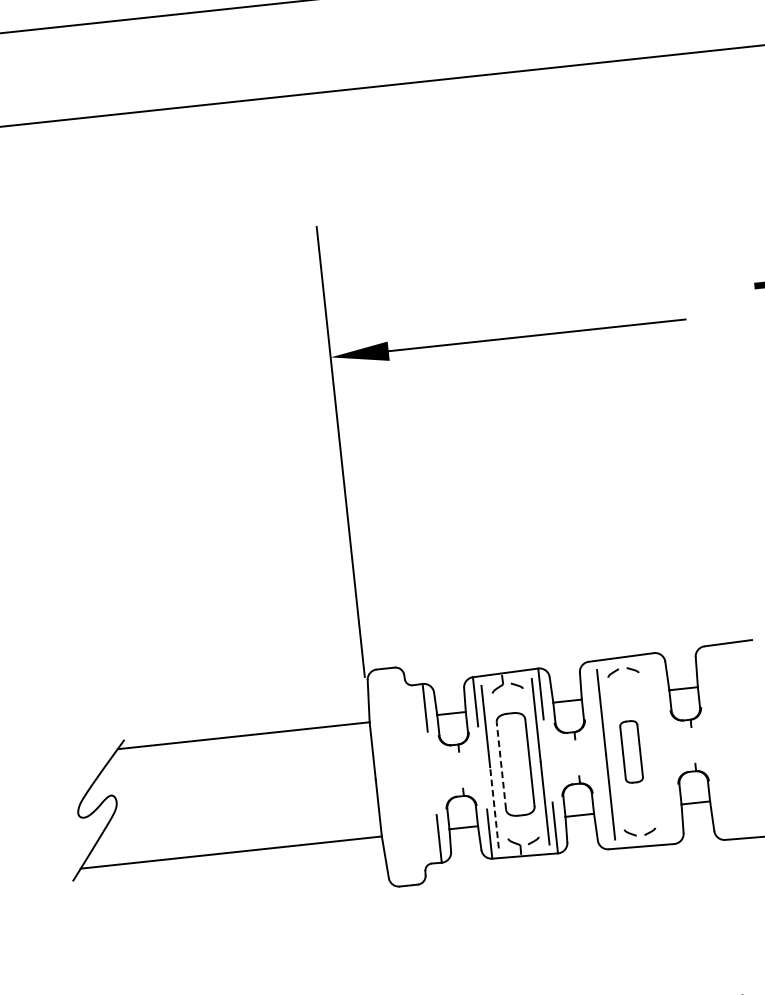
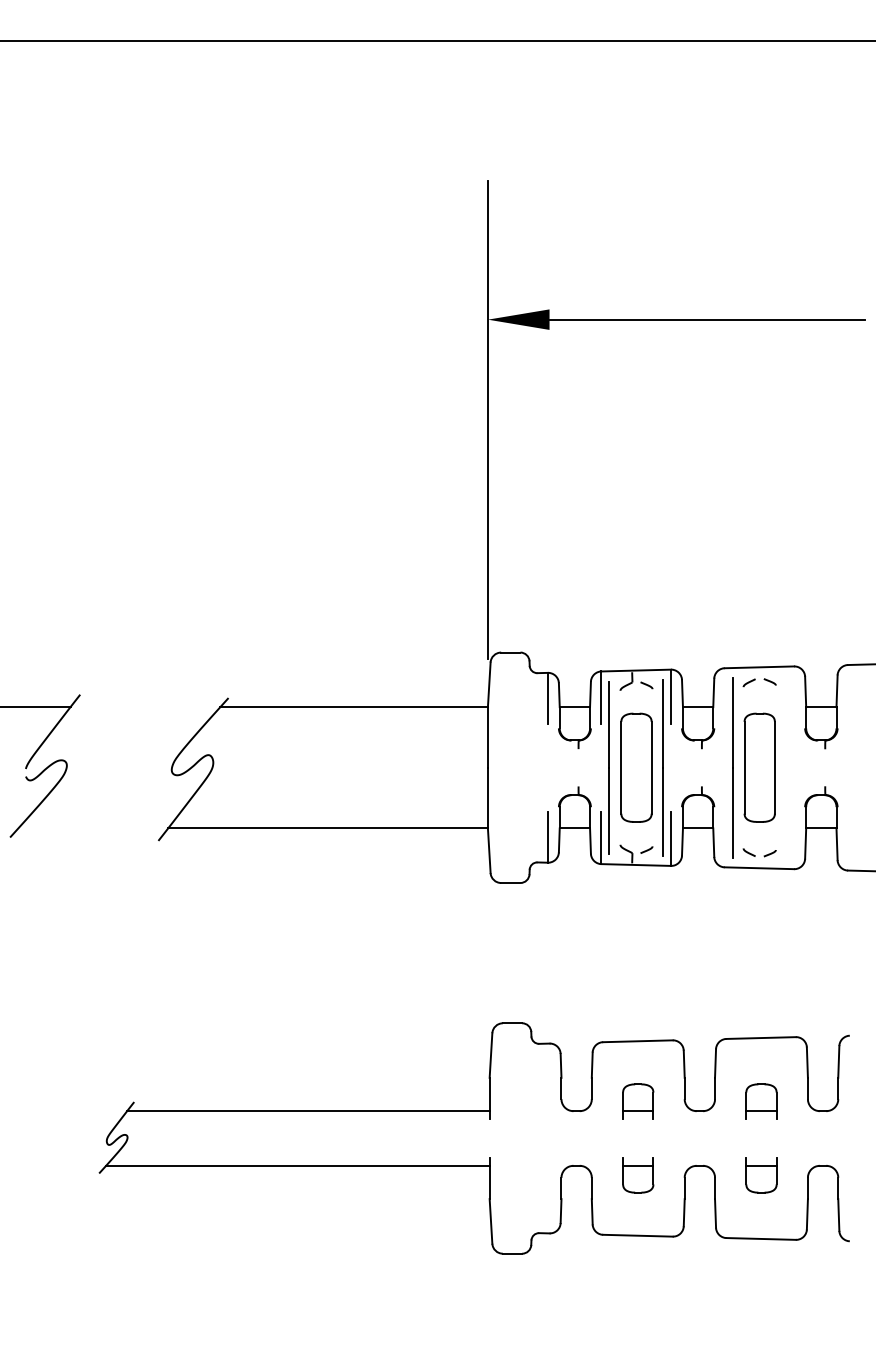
part: (631, 751) -> (759, 767), size x1.67
line: (501, 765) -> (621, 767), dashed -> solid
line: (494, 807) -> (609, 810), dashed -> solid

